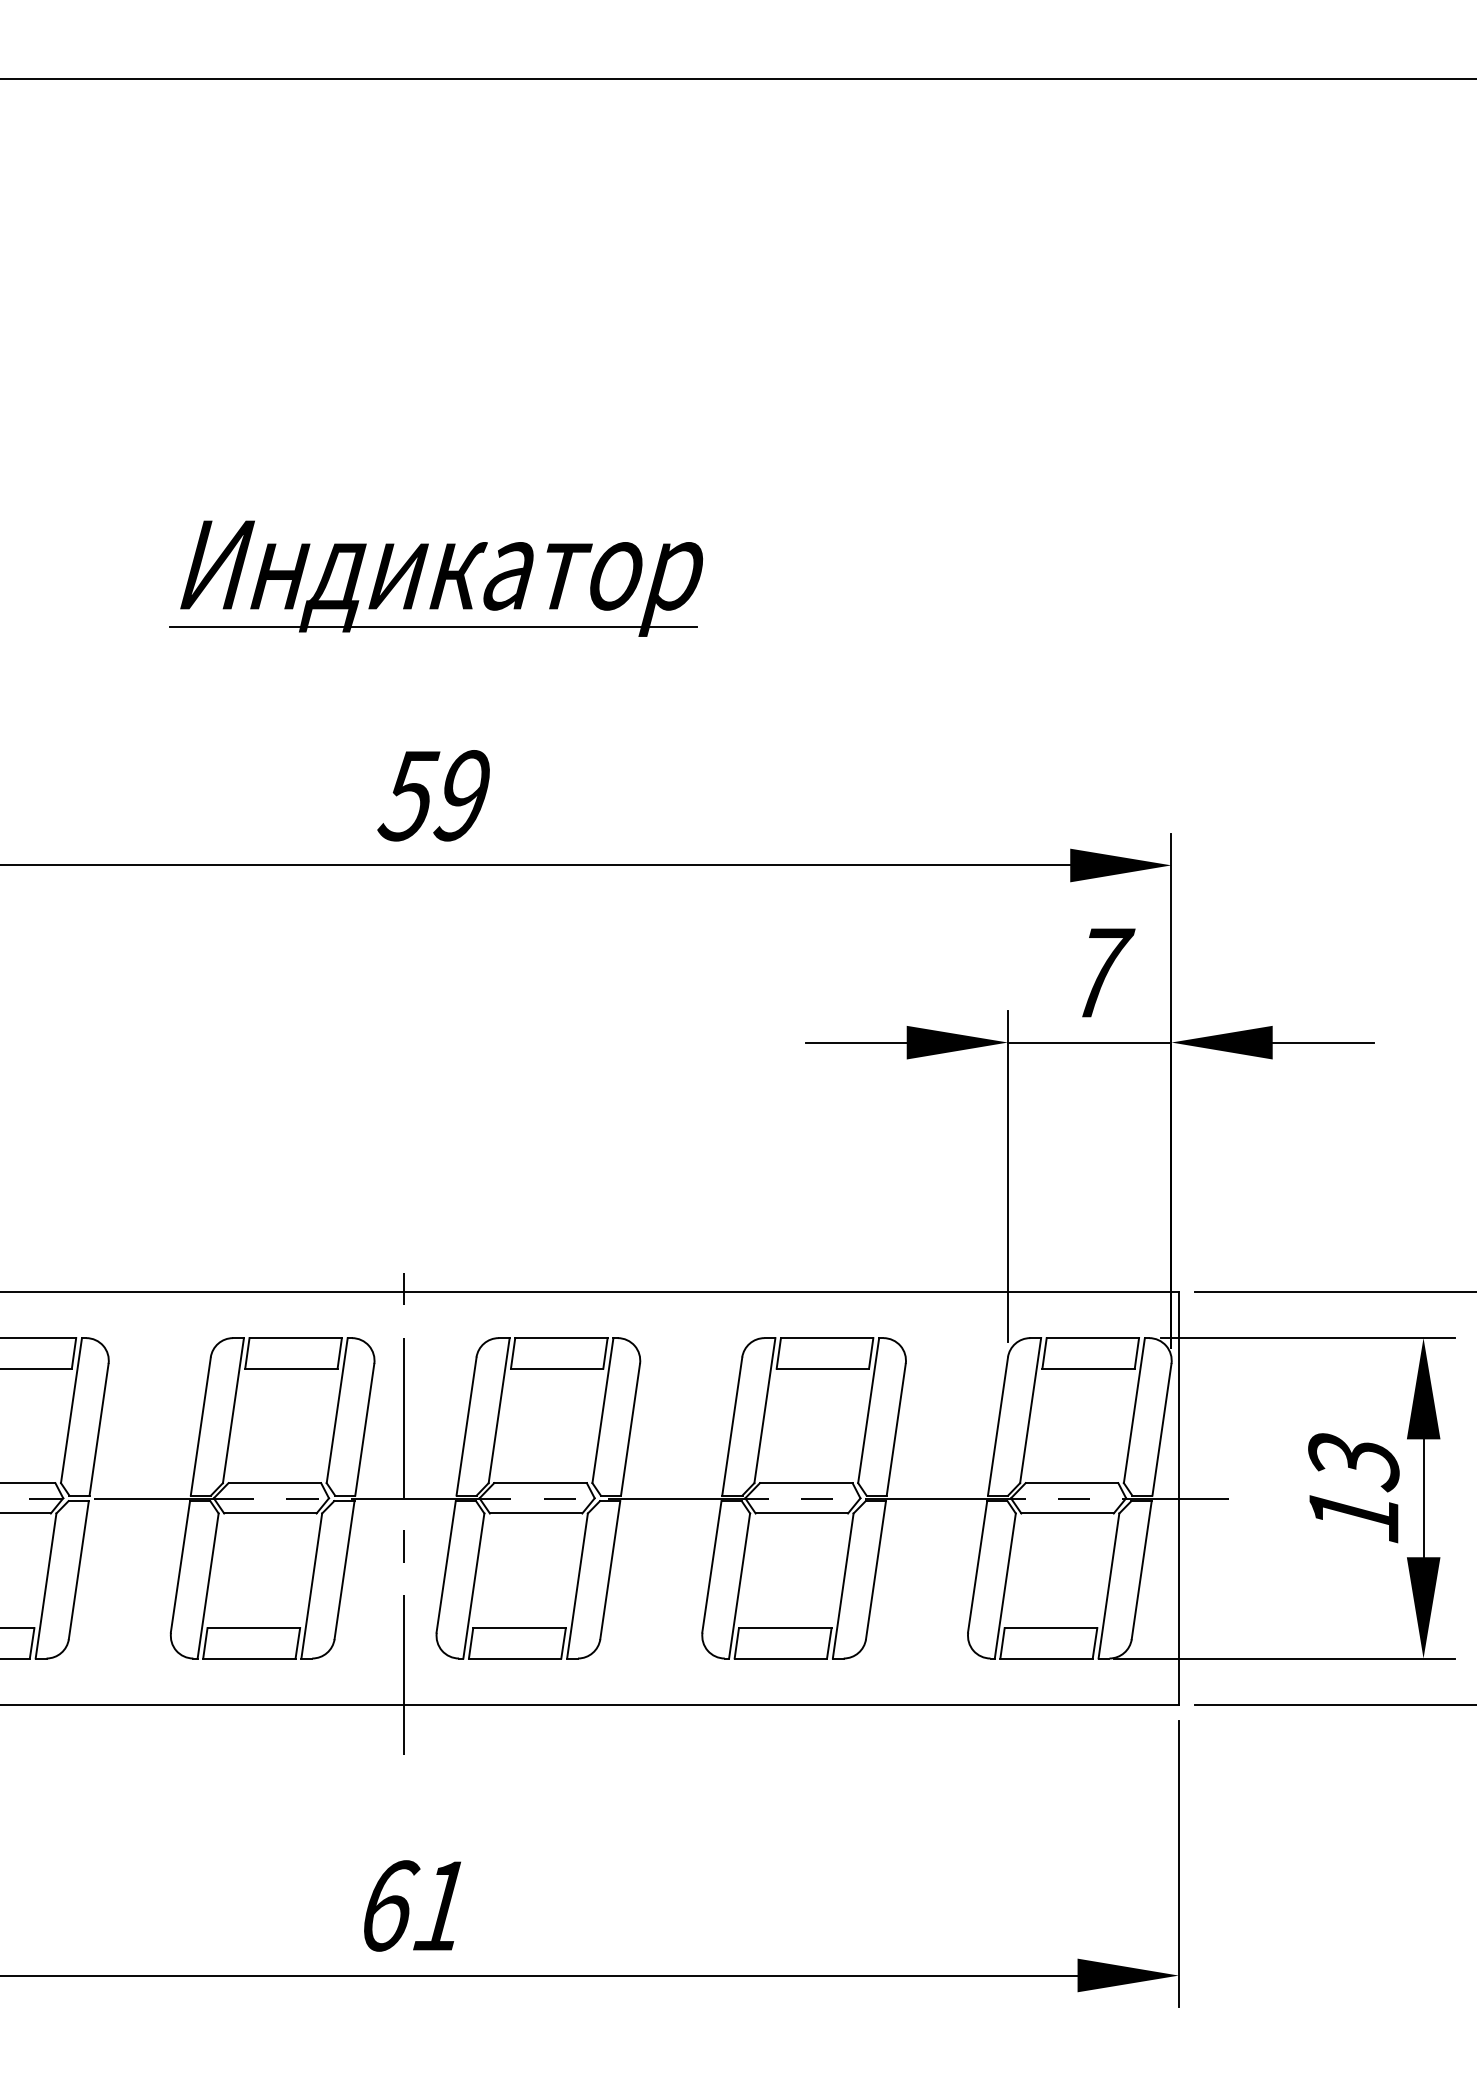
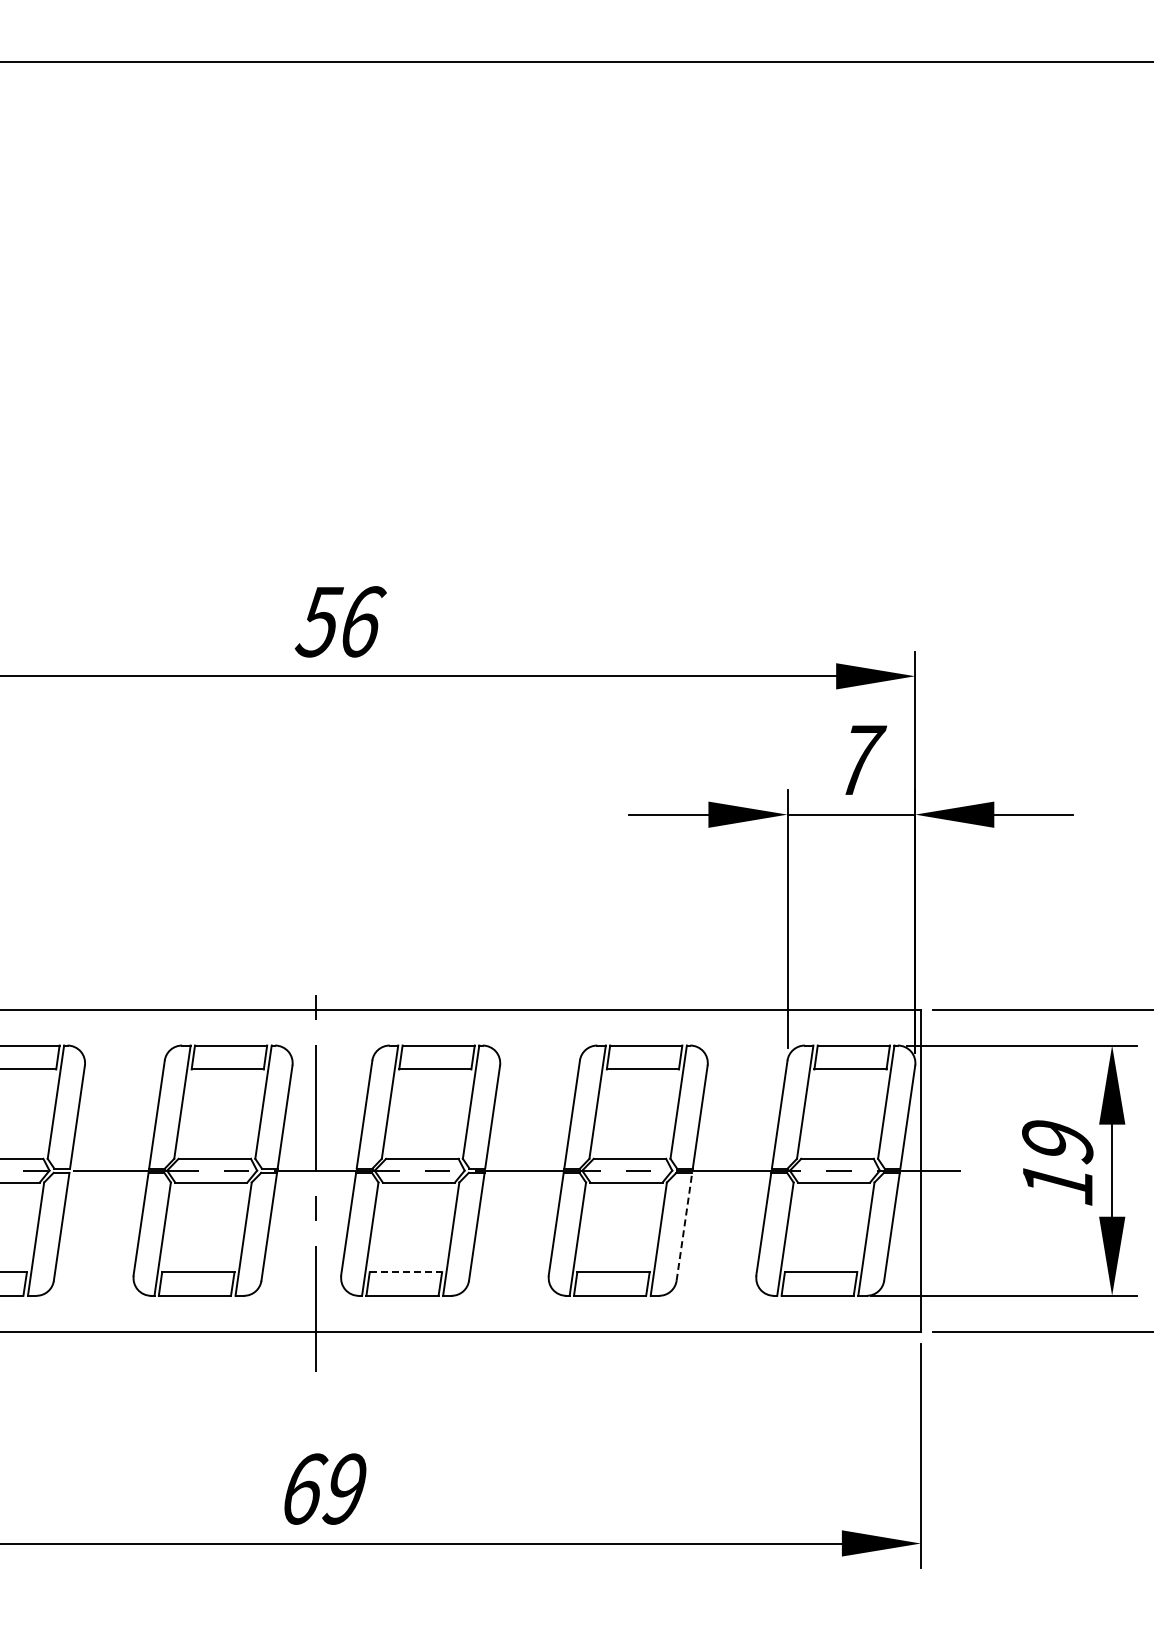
part: (435, 578) -> (340, 452), removed
text: (463, 795) -> (362, 621), 59 -> 56
text: (1353, 1462) -> (1057, 1142), 13 -> 19
line: (876, 1569) -> (684, 1226), solid -> dashed
line: (520, 1628) -> (406, 1272), solid -> dashed
text: (440, 1905) -> (344, 1488), 61 -> 69

